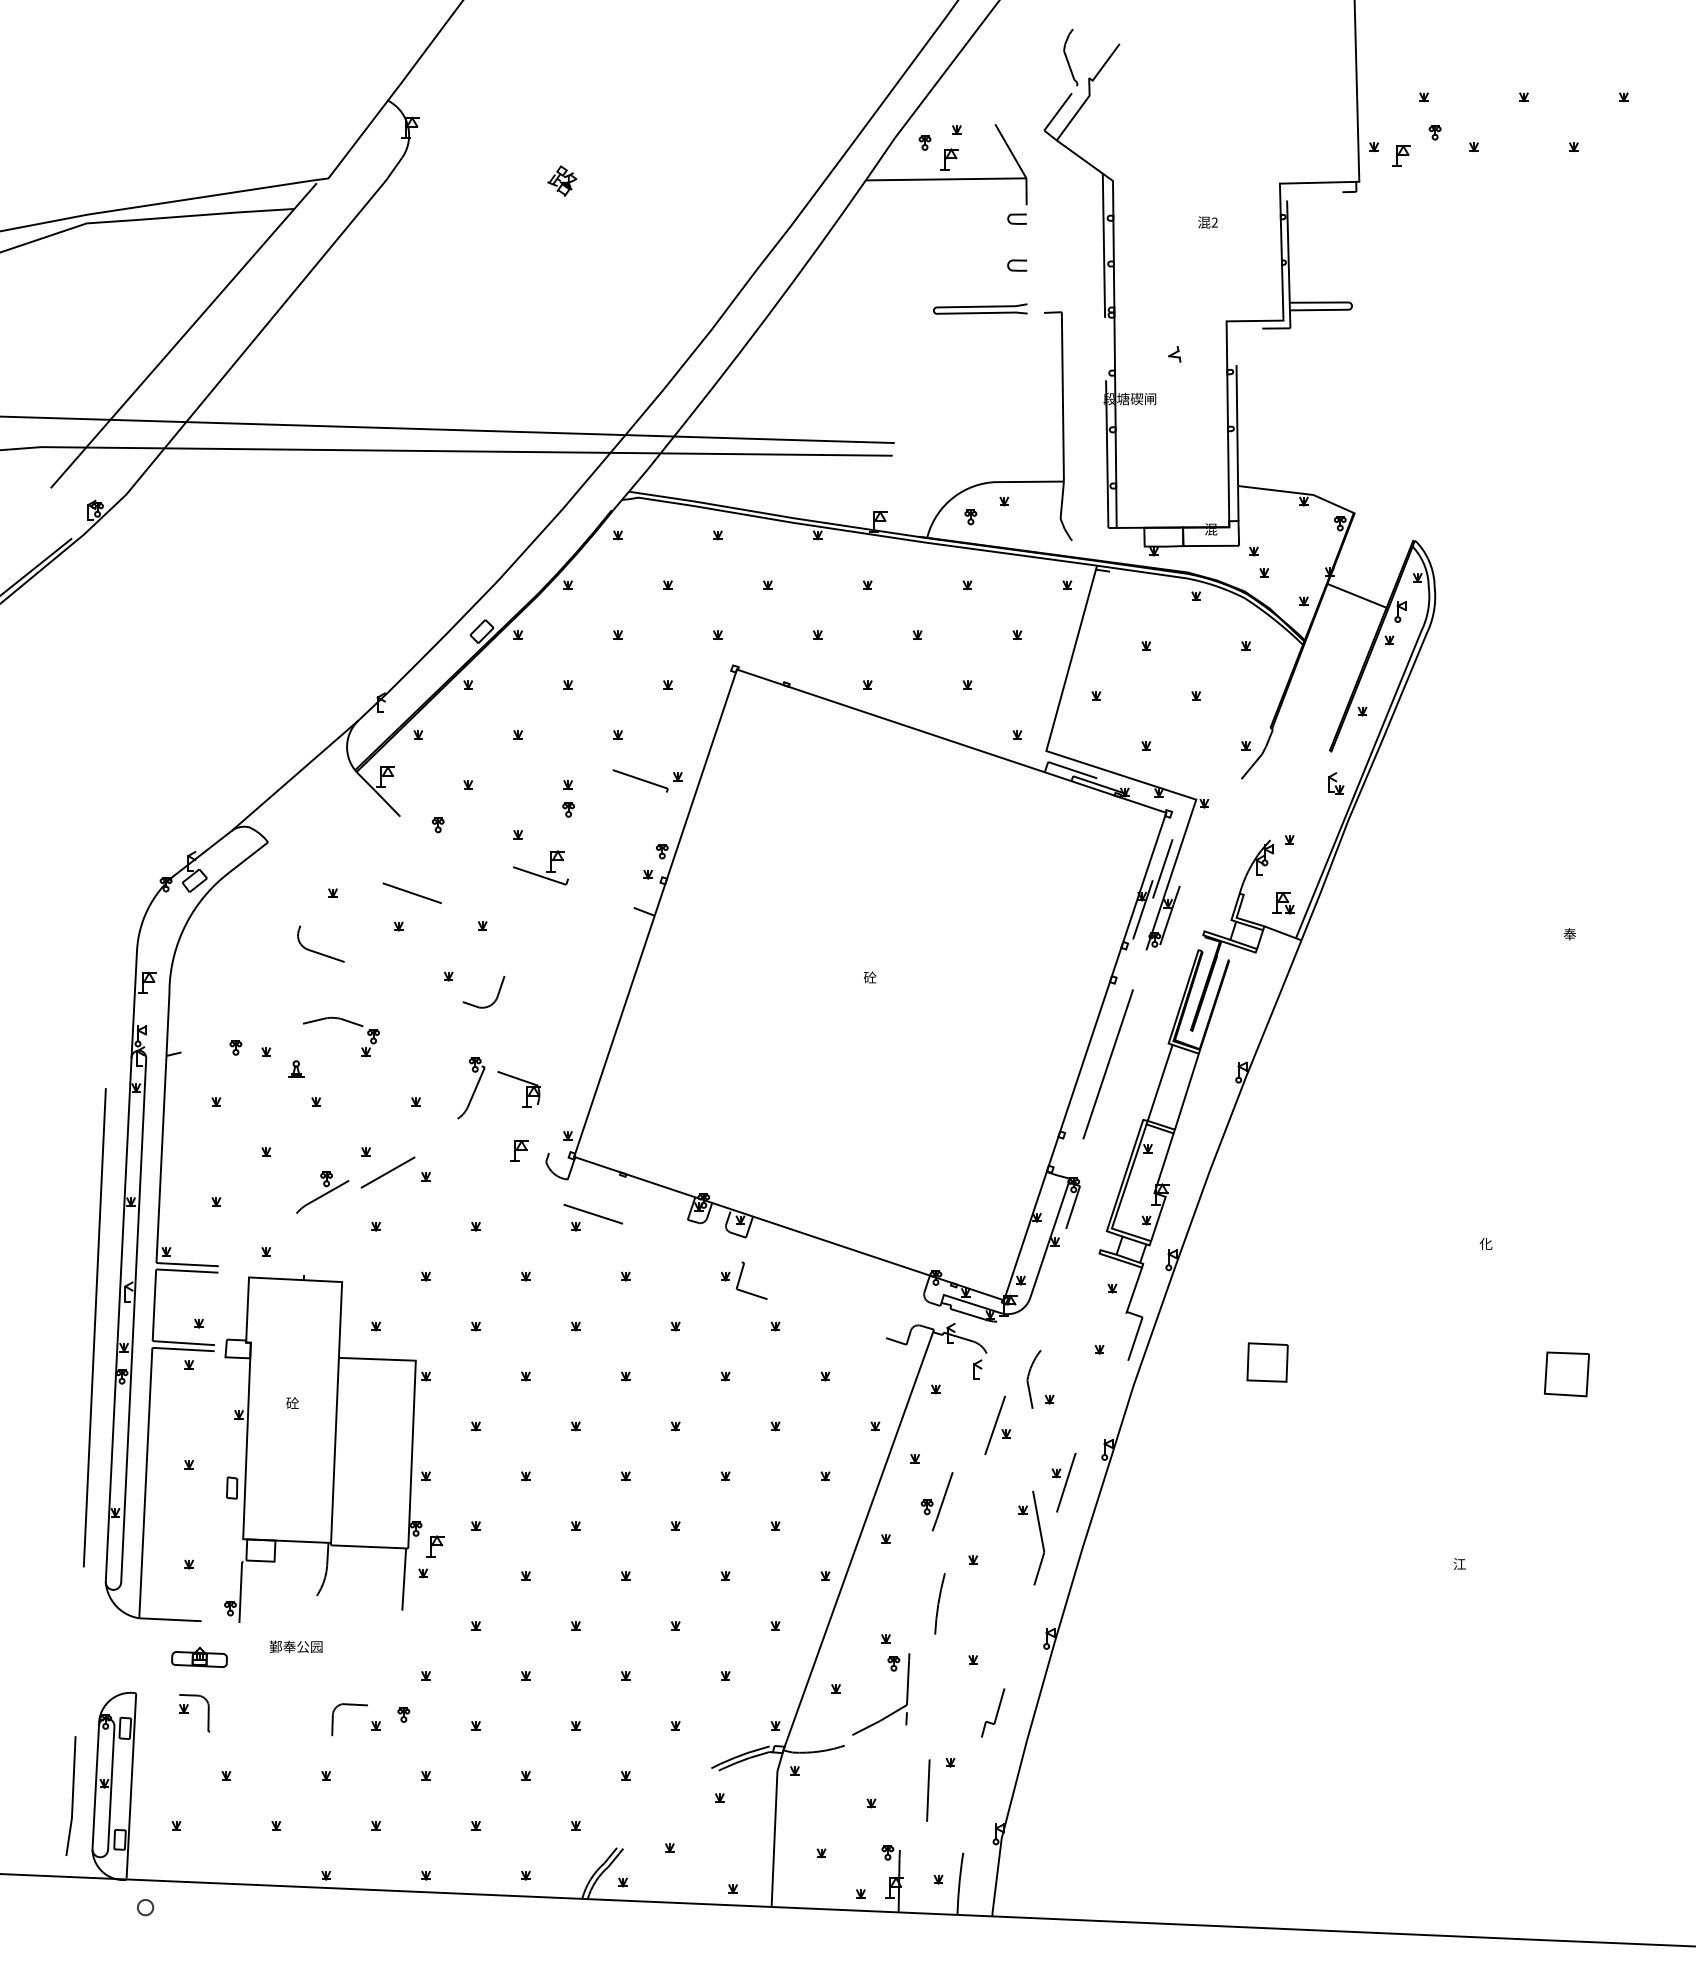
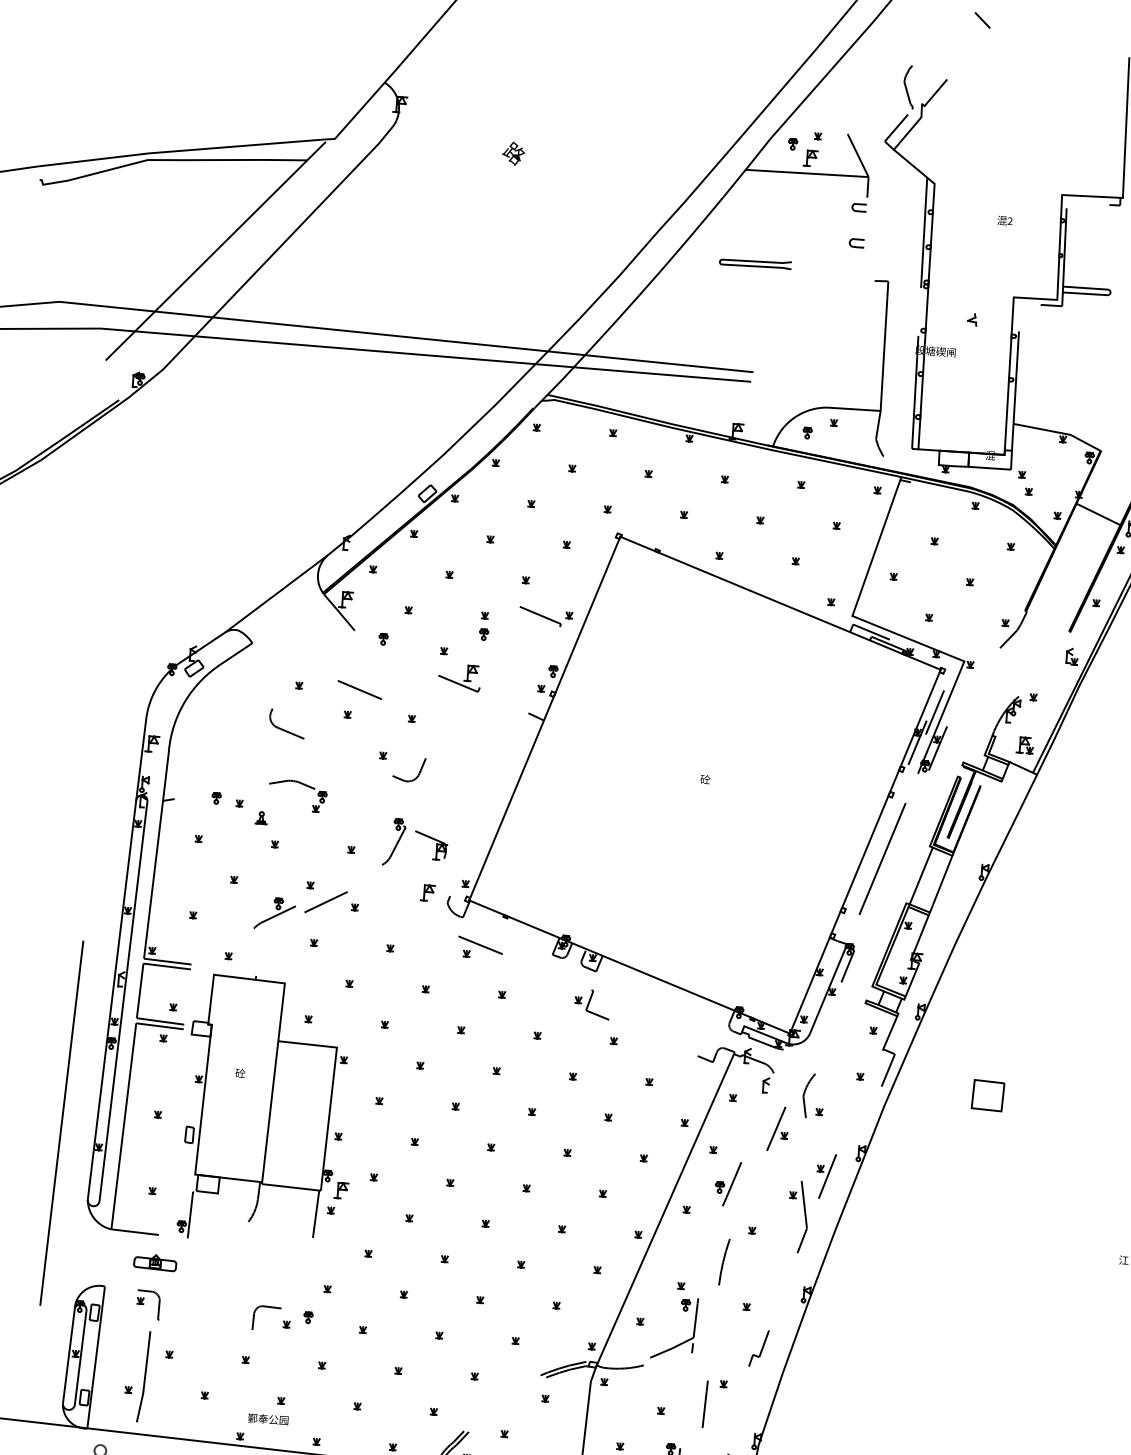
curve: (980, 307) -> (755, 262), moved
line: (94, 1327) -> (61, 1122), moved
text: (295, 1646) -> (267, 1419), moved
line: (72, 1795) -> (144, 1376), moved

